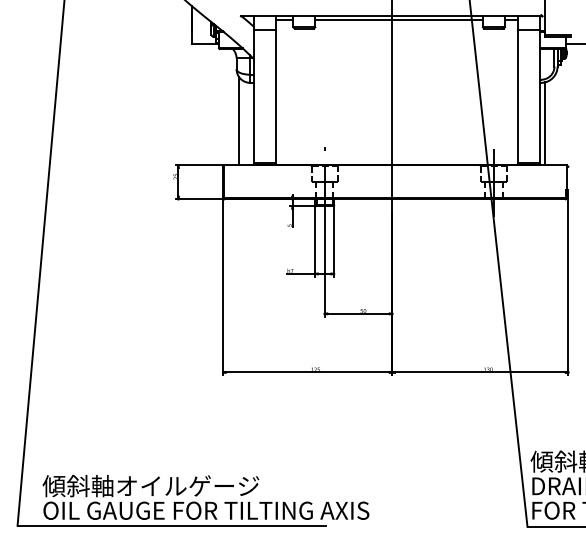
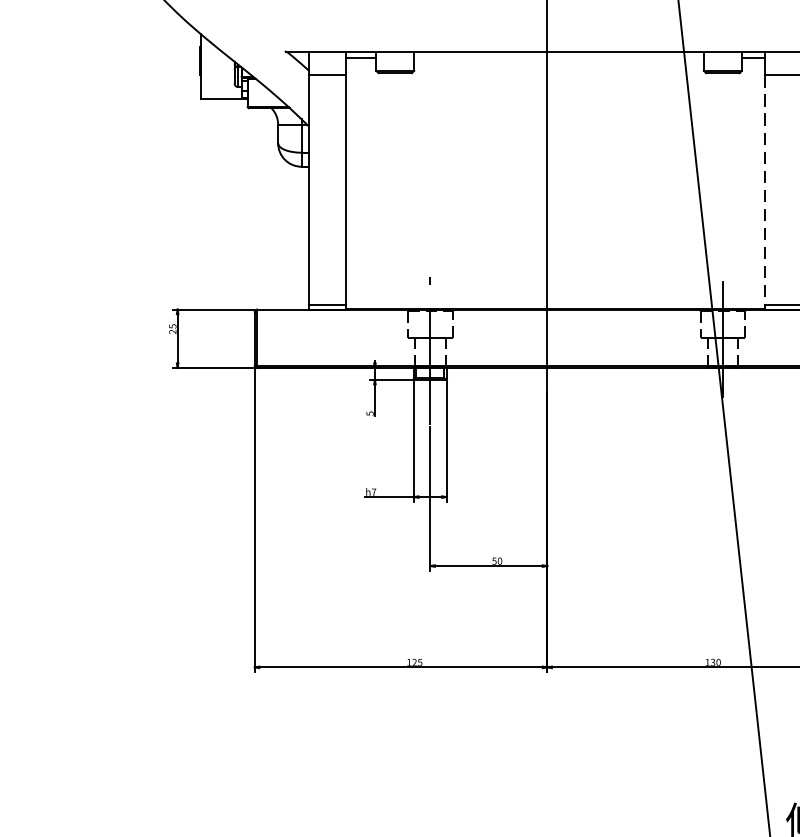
line: (398, 19) -> (557, 57), removed
line: (518, 96) -> (765, 190), solid -> dashed
line: (239, 121) -> (283, 233), removed

